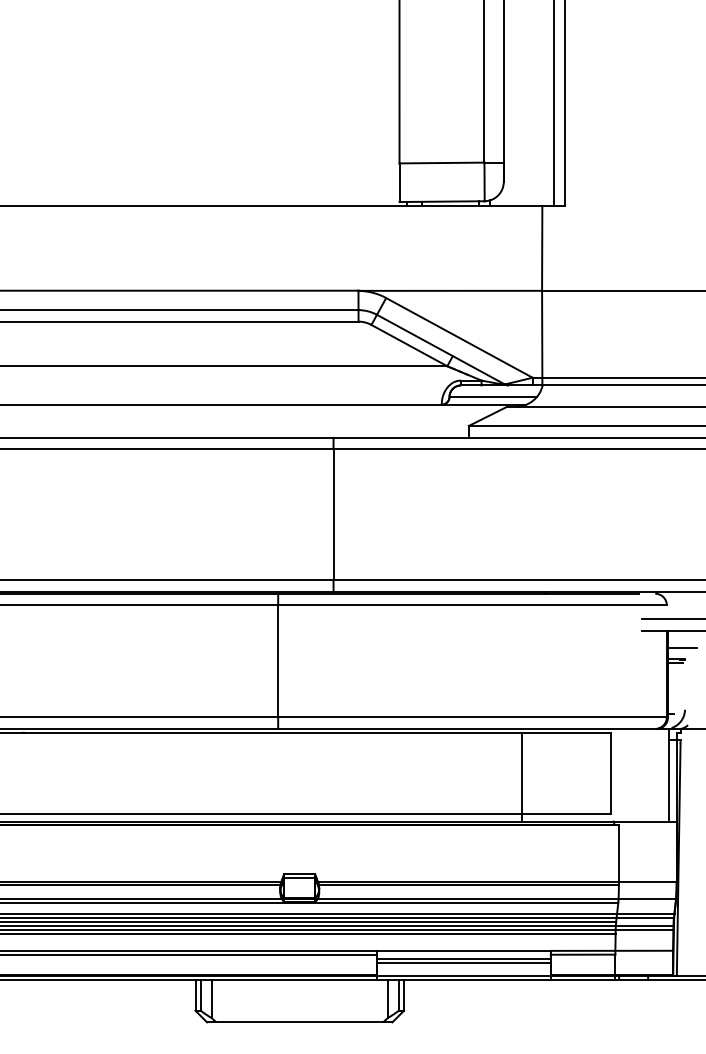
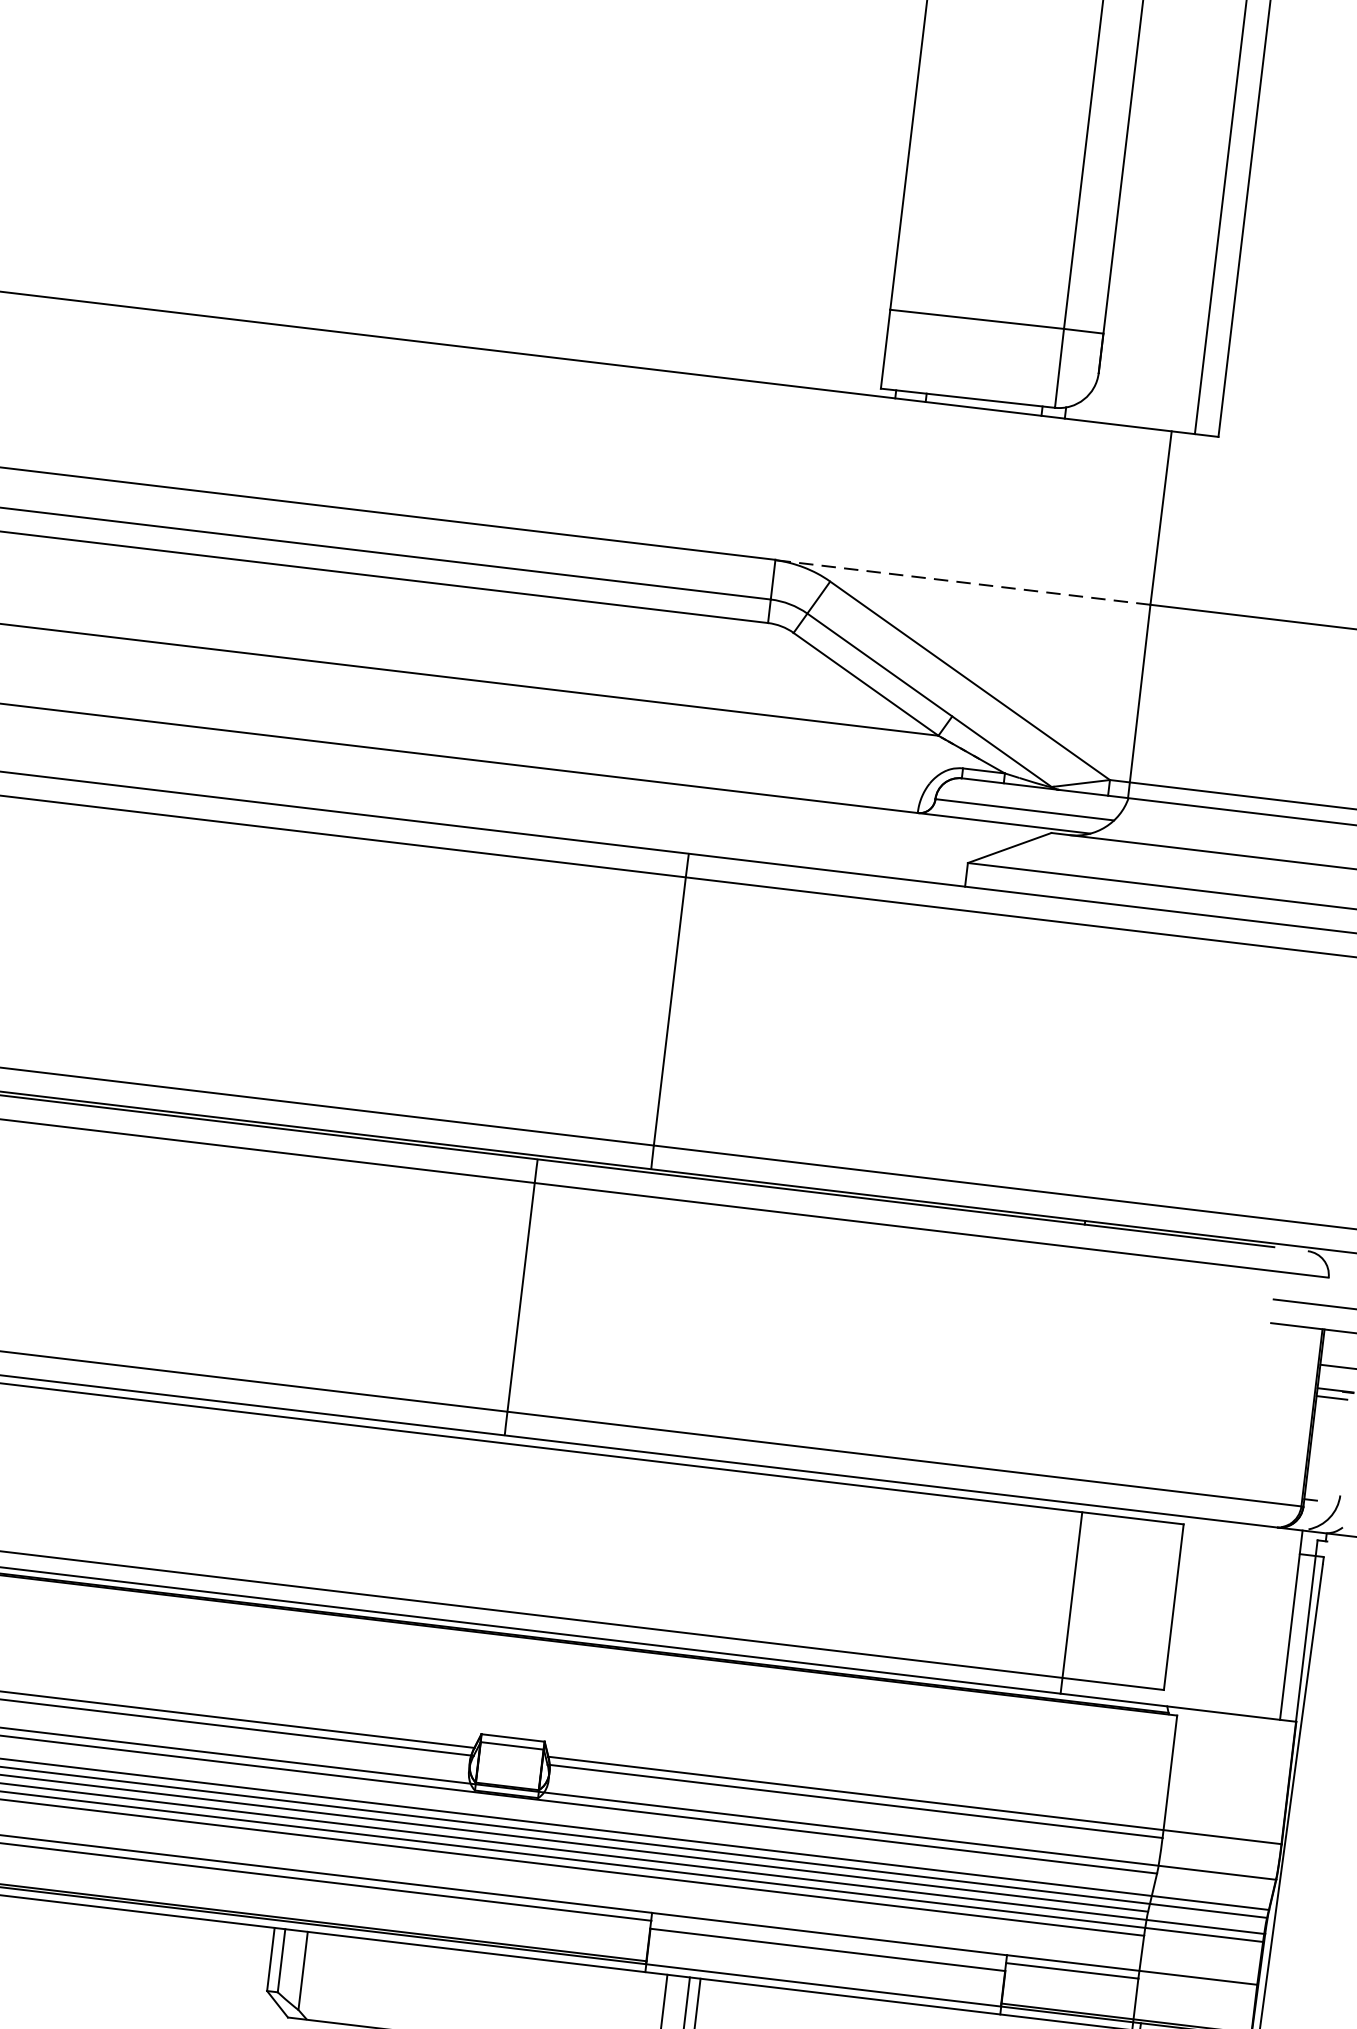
line: (450, 290) -> (963, 581), solid -> dashed
line: (522, 776) -> (1071, 1601), moved
line: (463, 962) -> (826, 1957), removed

